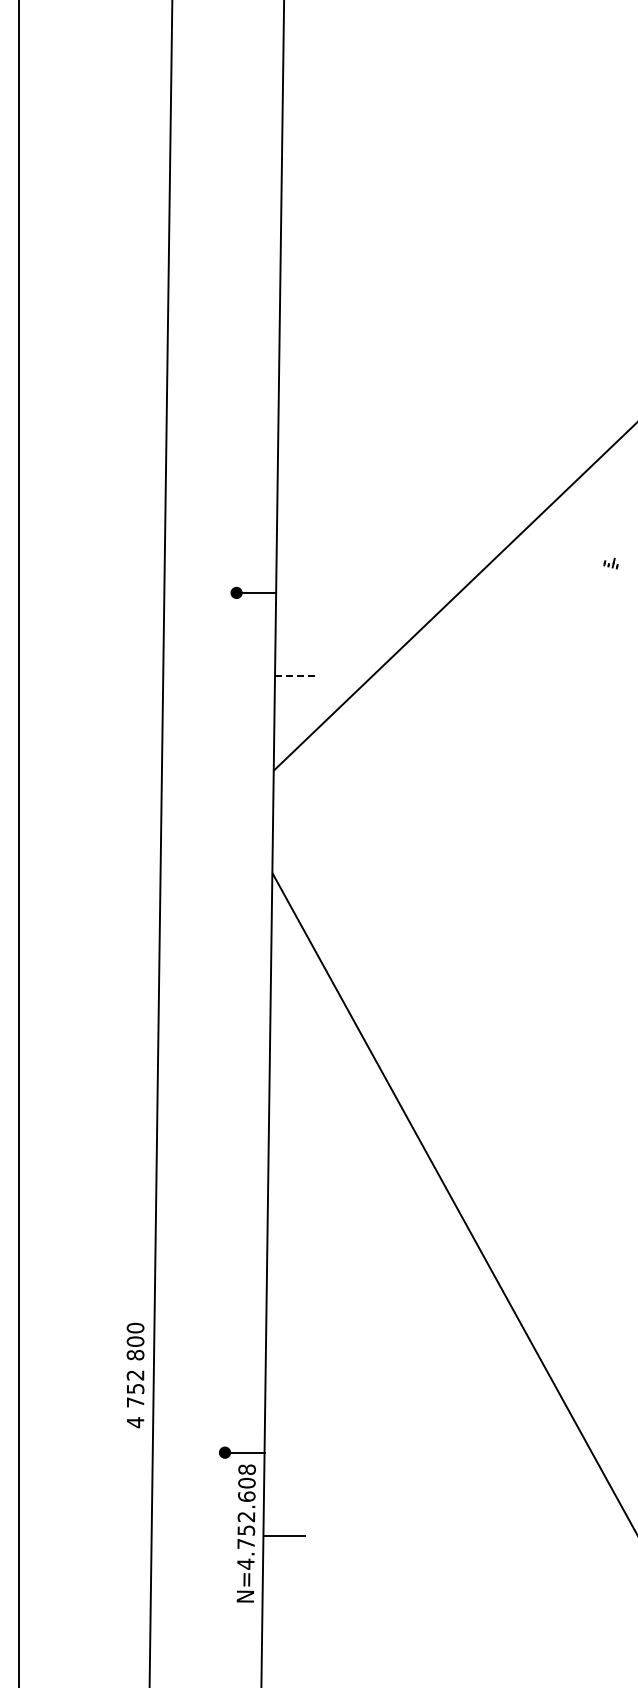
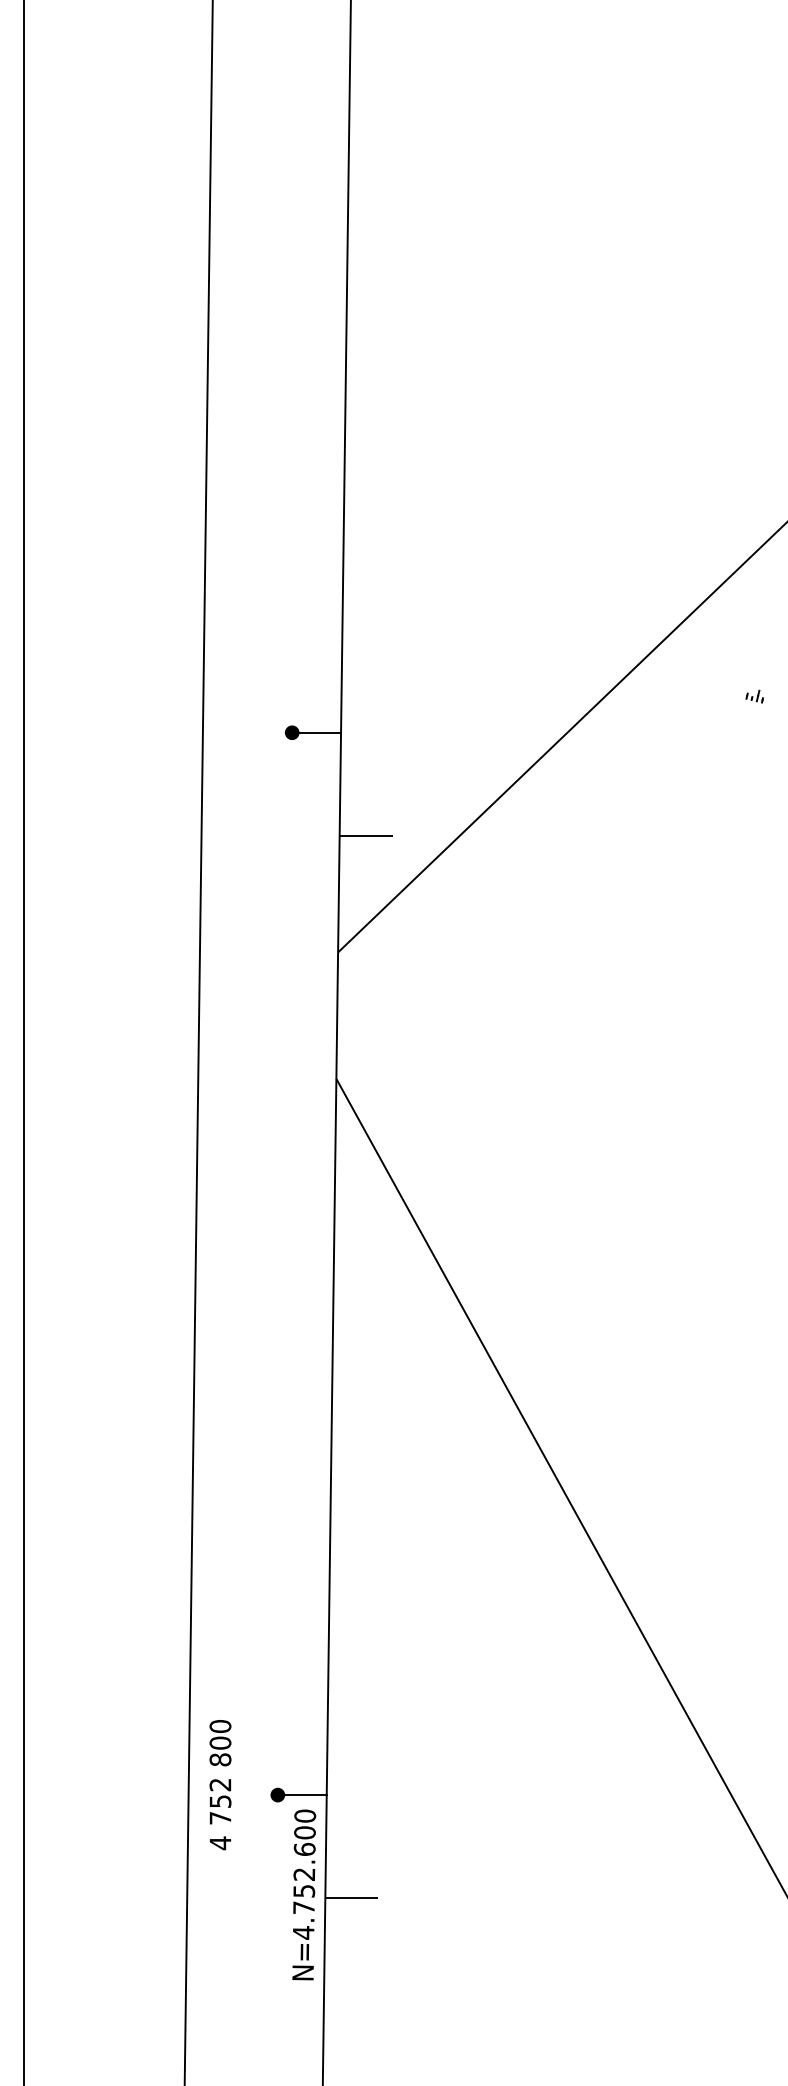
line: (297, 676) -> (367, 836), dashed -> solid
text: (135, 1375) -> (220, 1784), moved
text: (246, 1469) -> (304, 1815), N=4.752.608 -> N=4.752.600

